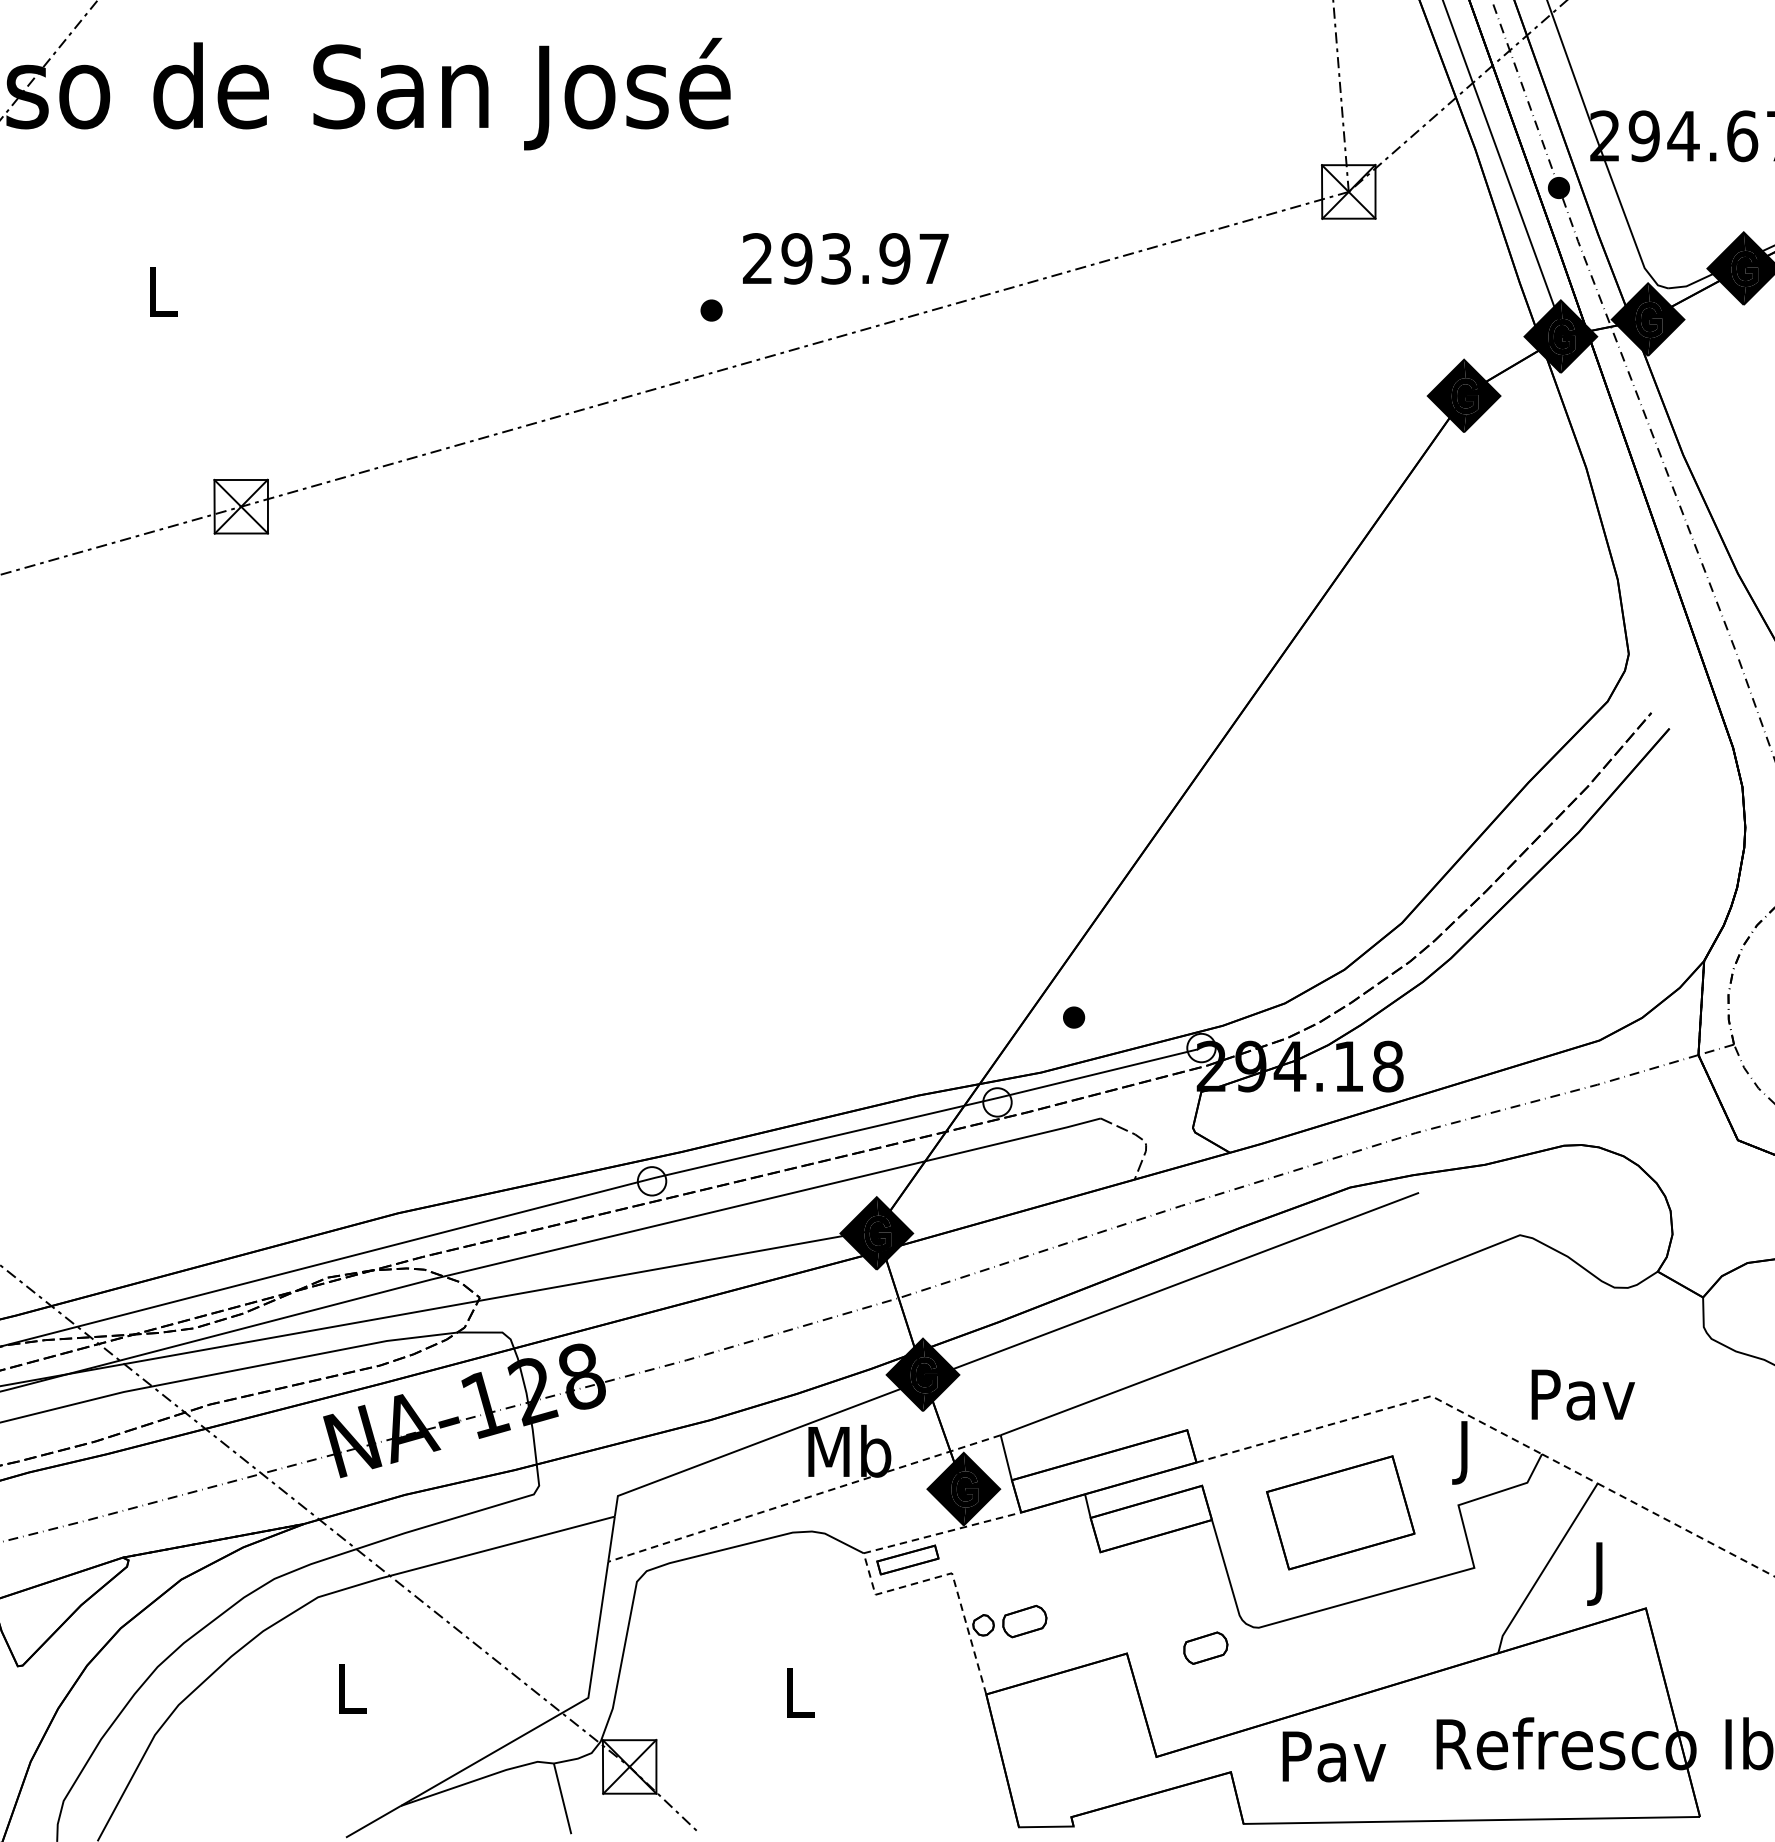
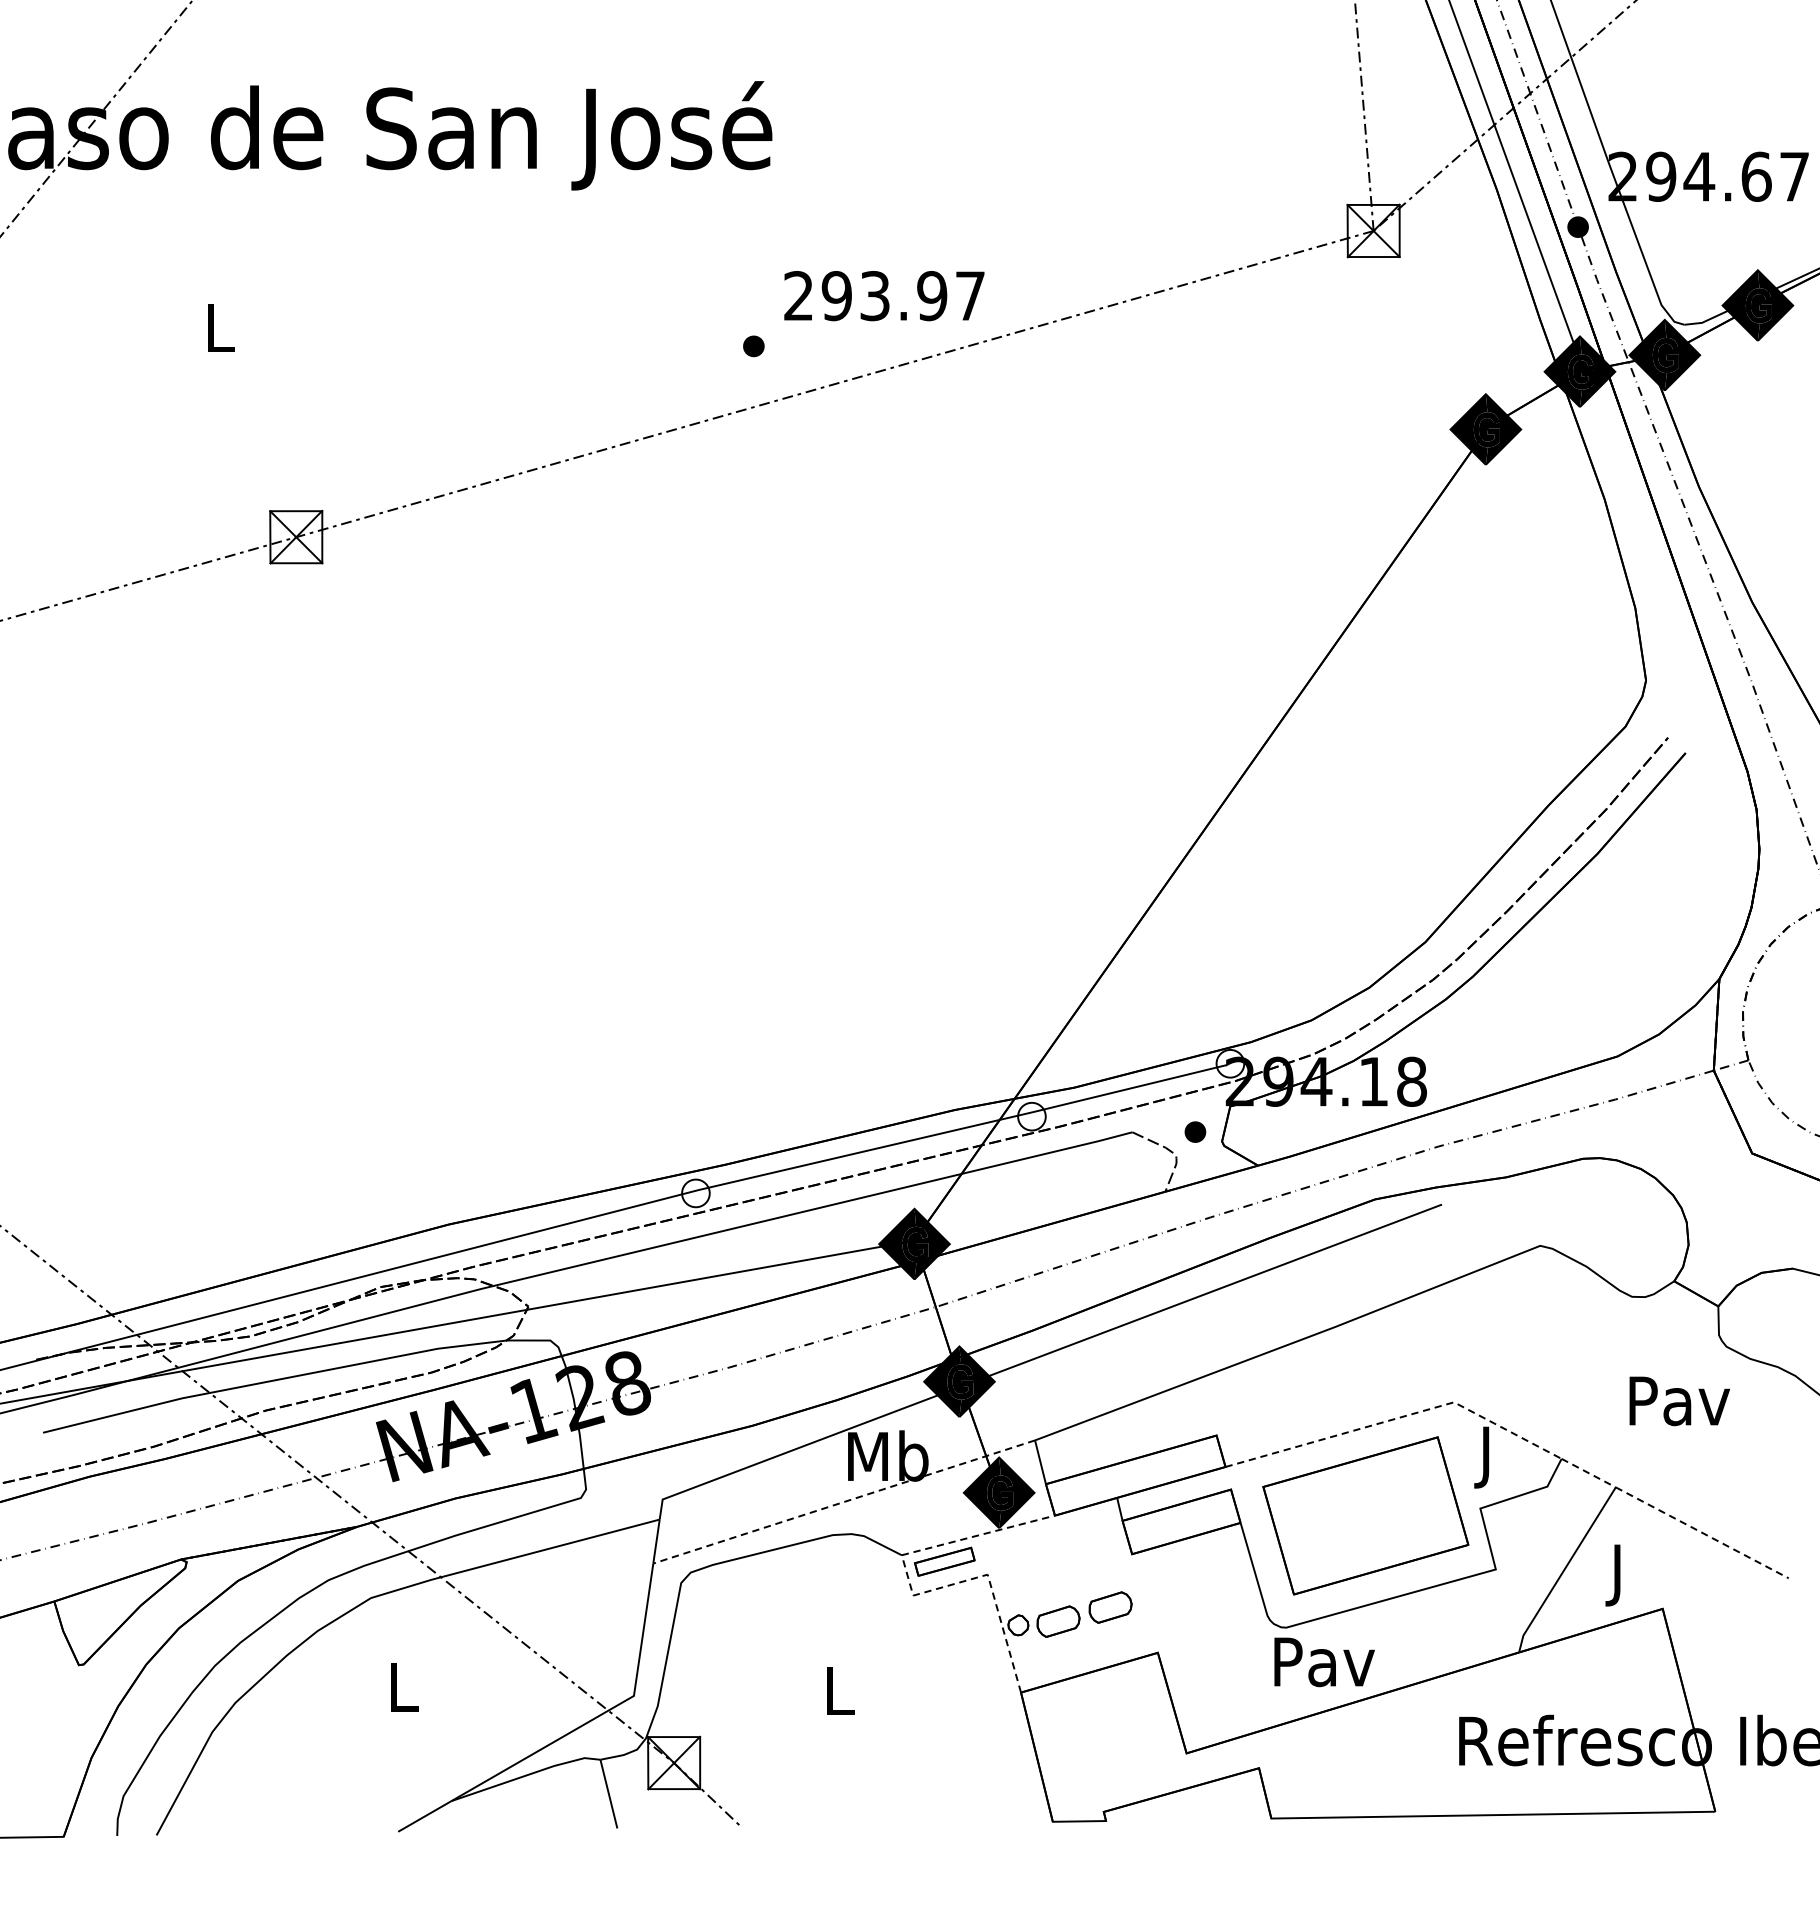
part: (1074, 1016) -> (1195, 1131), moved
text: (1582, 1395) -> (1679, 1401), moved
part: (1340, 1512) -> (1365, 1515), size x1.43
part: (1205, 1648) -> (1110, 1607), moved
text: (1334, 1757) -> (1324, 1662), moved

